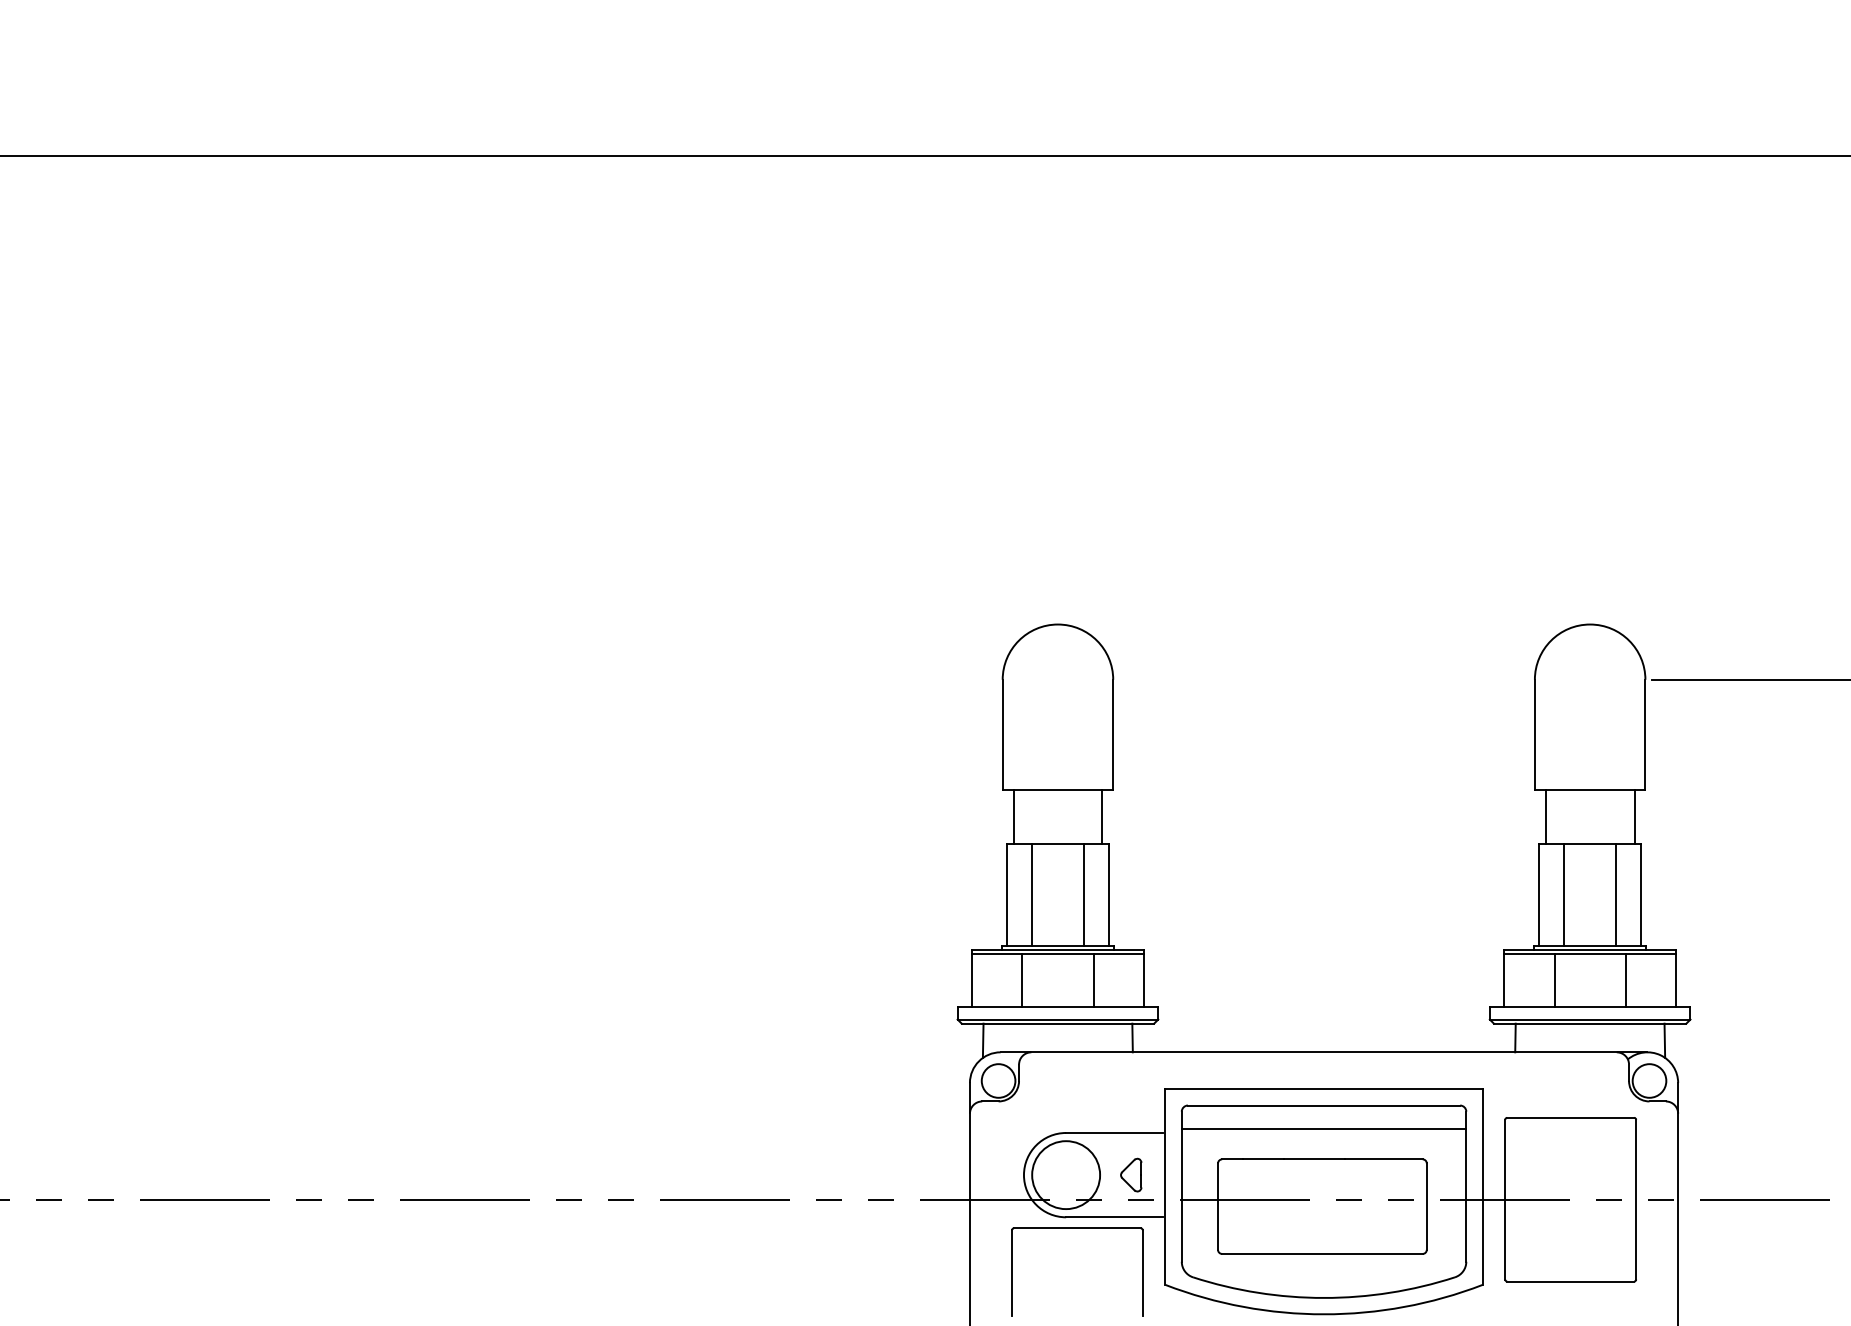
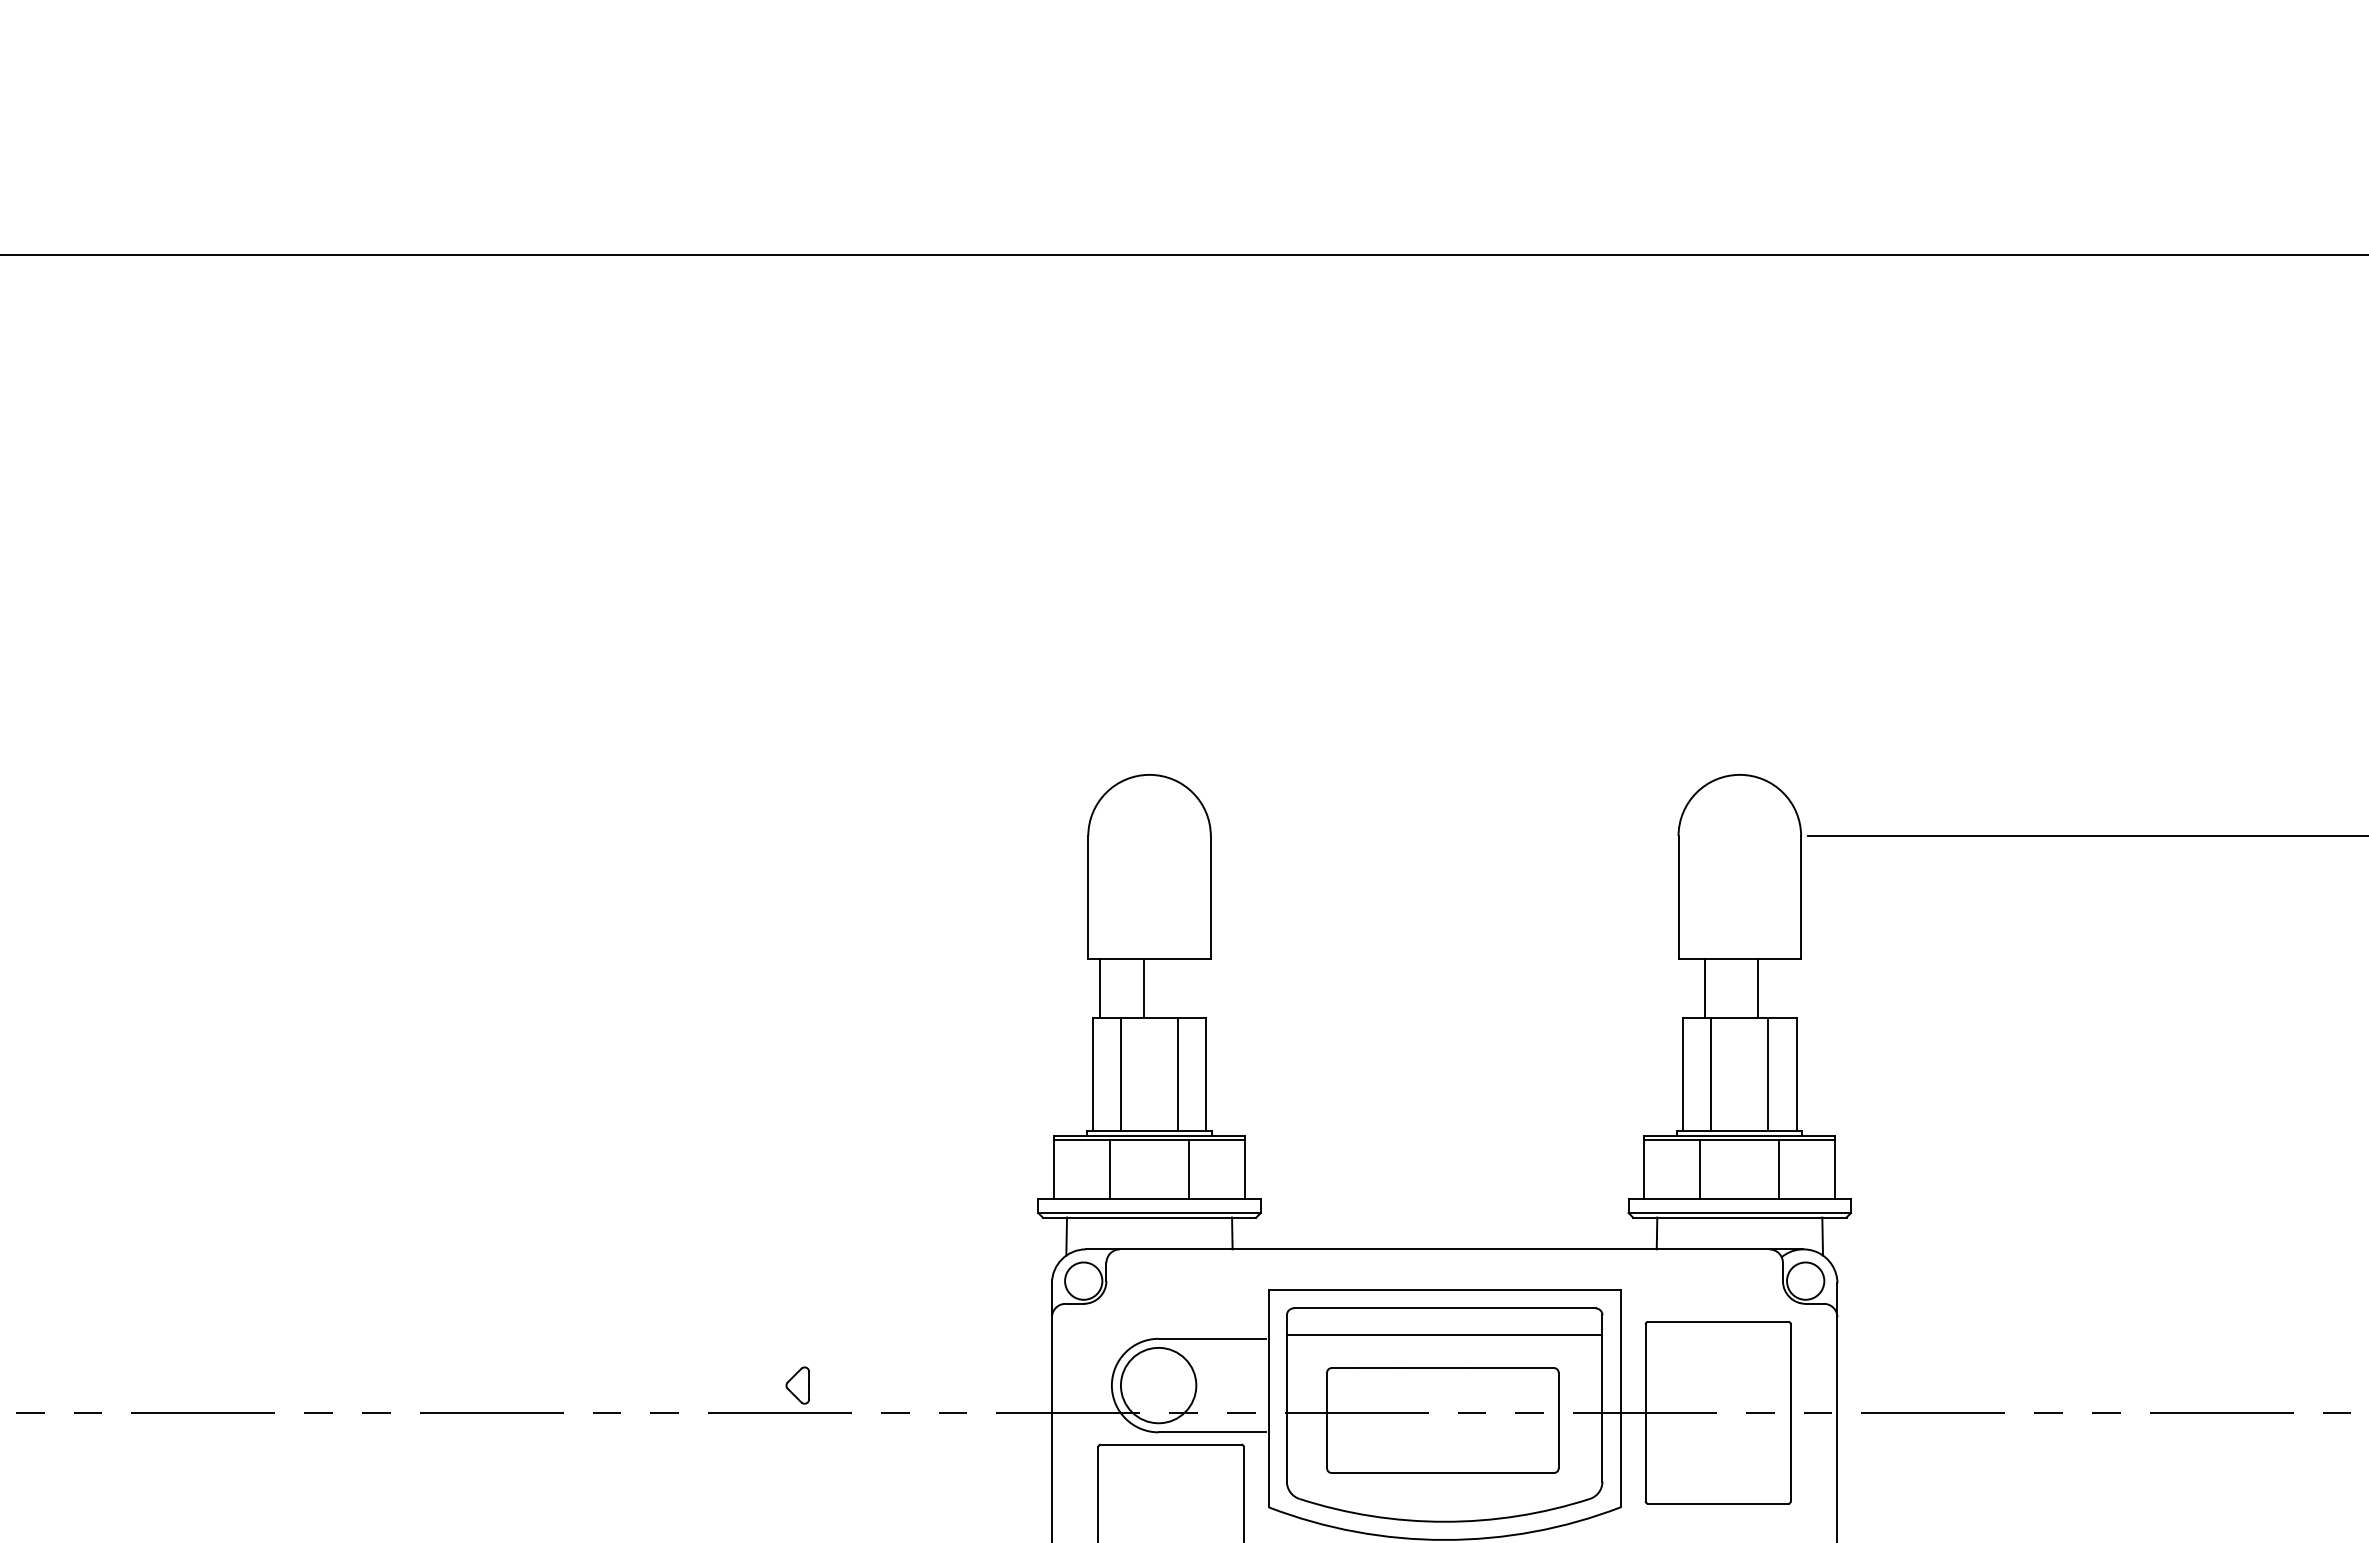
line: (1102, 816) -> (1143, 987), moved
line: (1545, 816) -> (1757, 987), moved
line: (1634, 816) -> (1705, 987), moved
part: (1130, 1175) -> (797, 1385), moved

